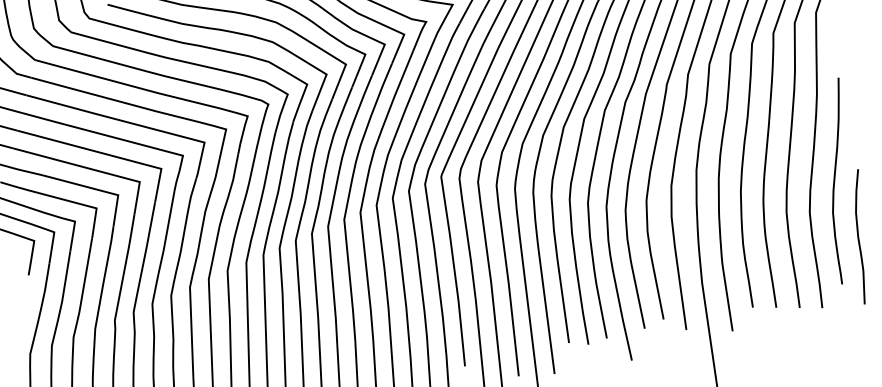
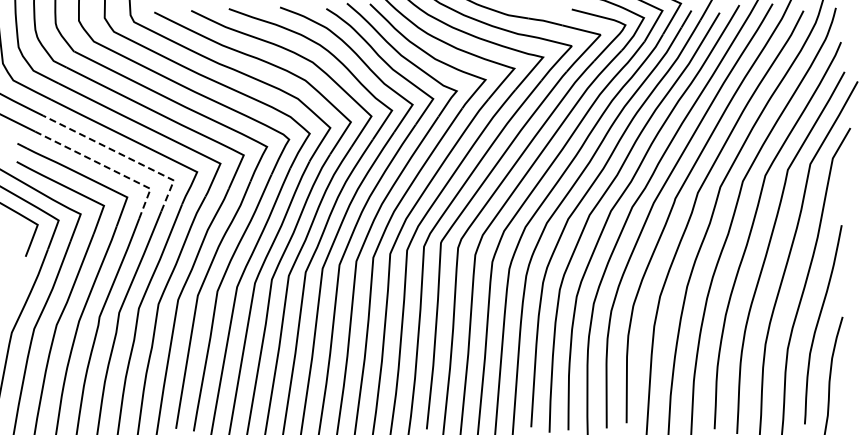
line: (105, 154) -> (123, 155), solid -> dashed
line: (92, 169) -> (107, 167), solid -> dashed

